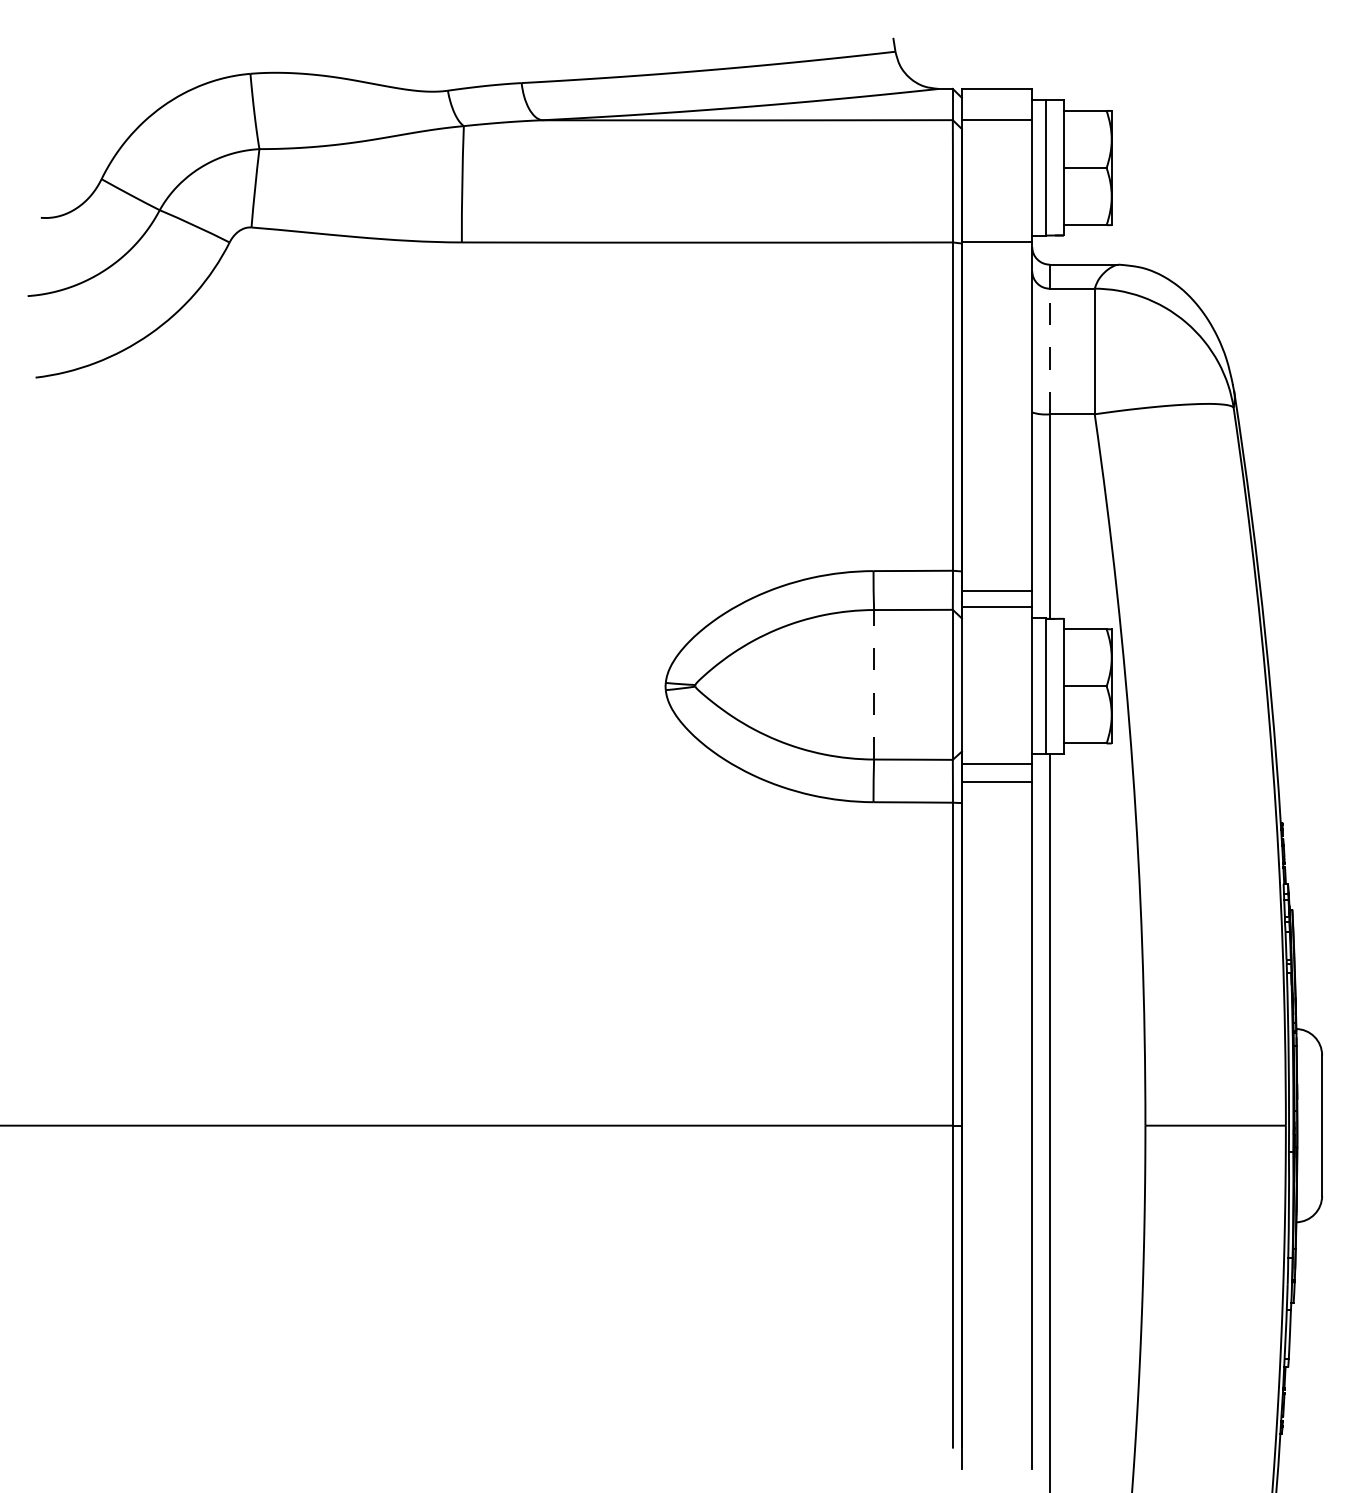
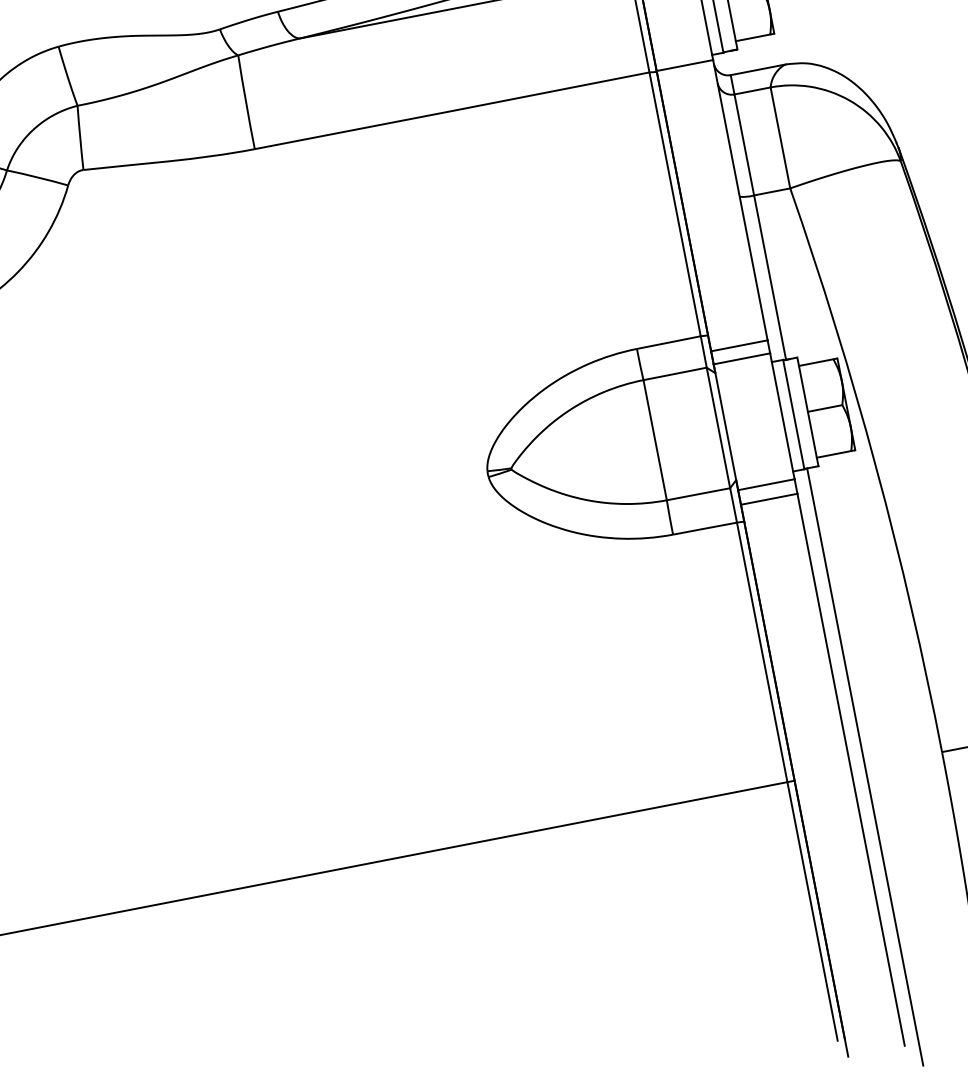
line: (1049, 351) -> (744, 145), dashed -> solid
line: (874, 684) -> (655, 439), dashed -> solid

